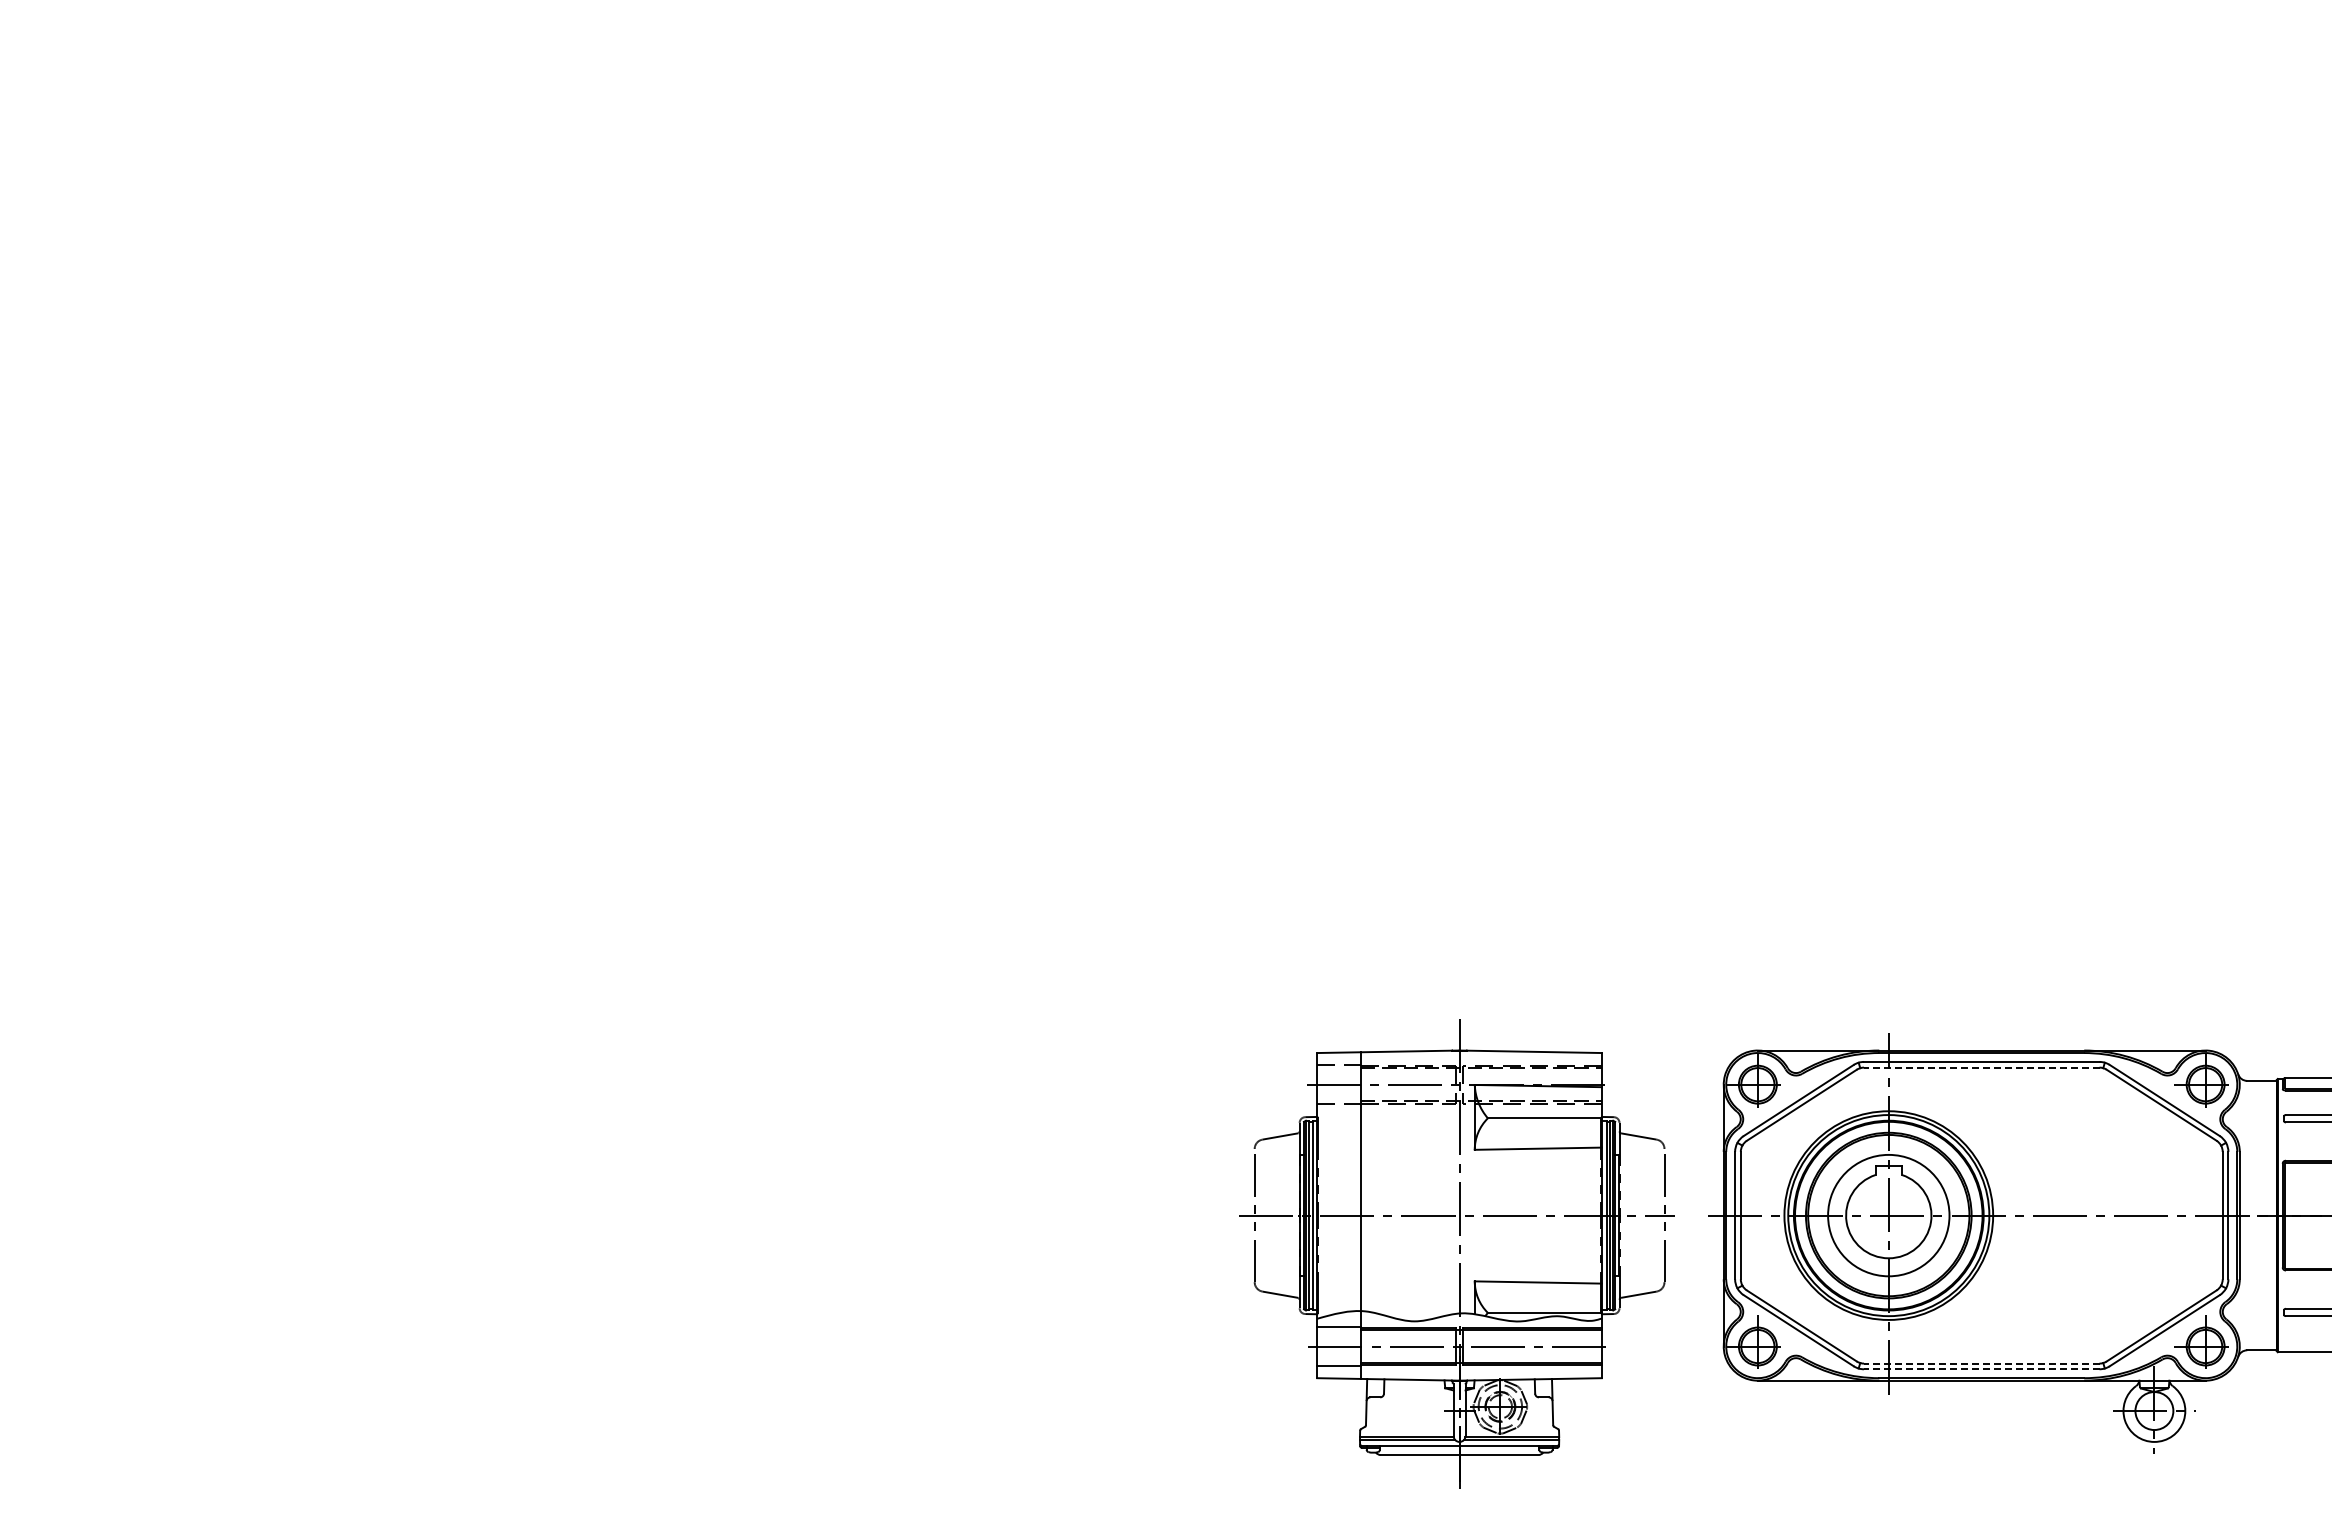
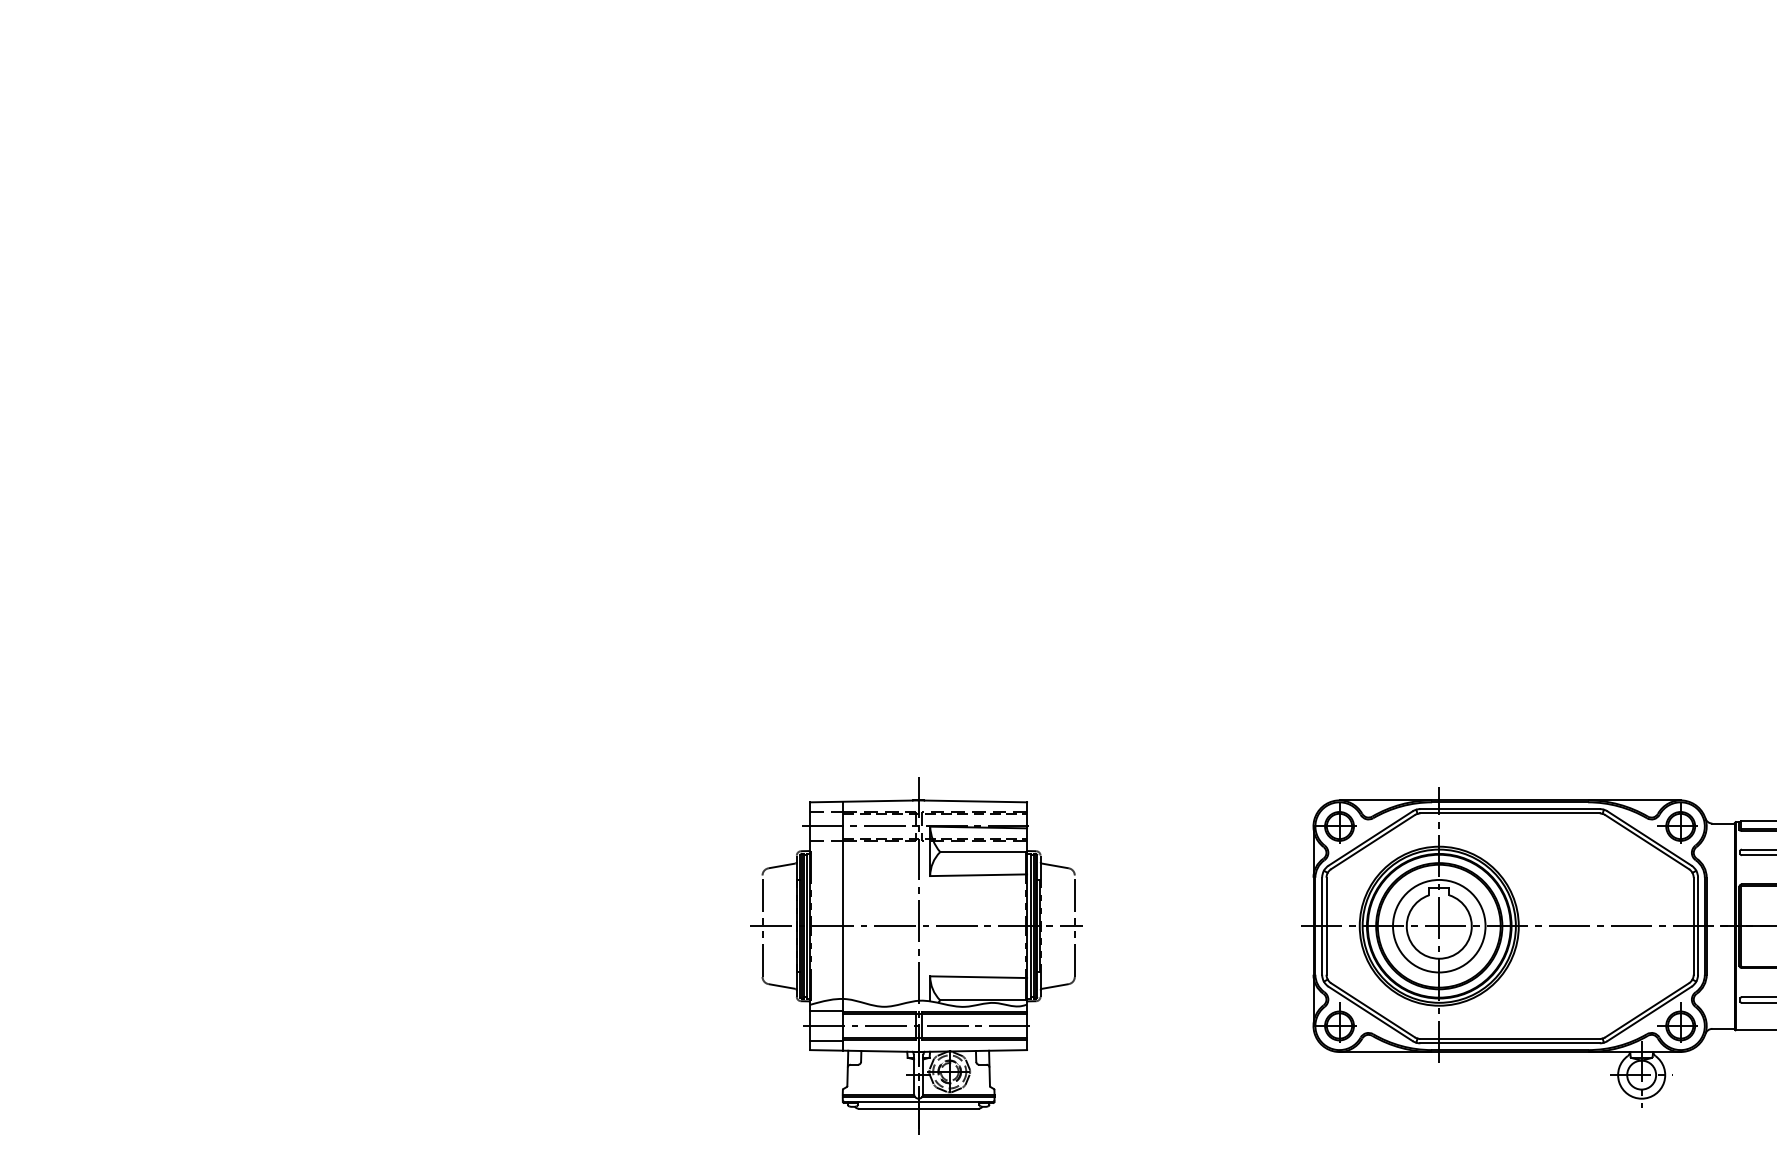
line: (1981, 1067) -> (1509, 813), dashed -> solid
part: (1456, 1253) -> (916, 955), moved
line: (1981, 1363) -> (1509, 1038), dashed -> solid
line: (1981, 1369) -> (1509, 1043), dashed -> solid

